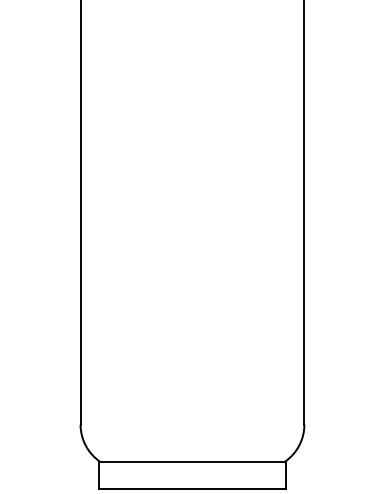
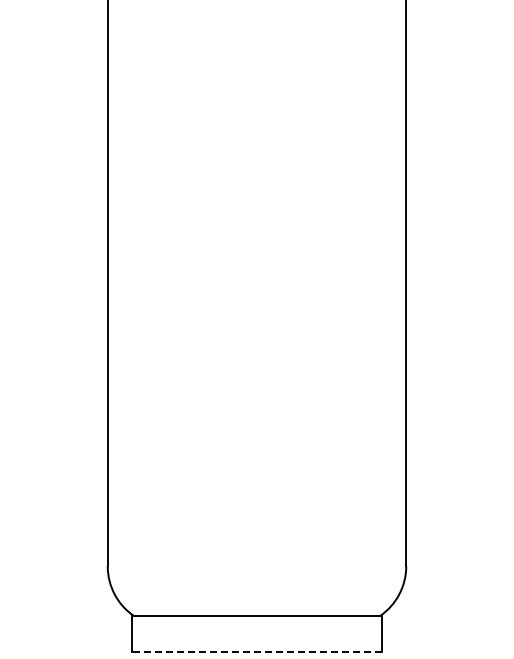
line: (192, 489) -> (257, 652), solid -> dashed

